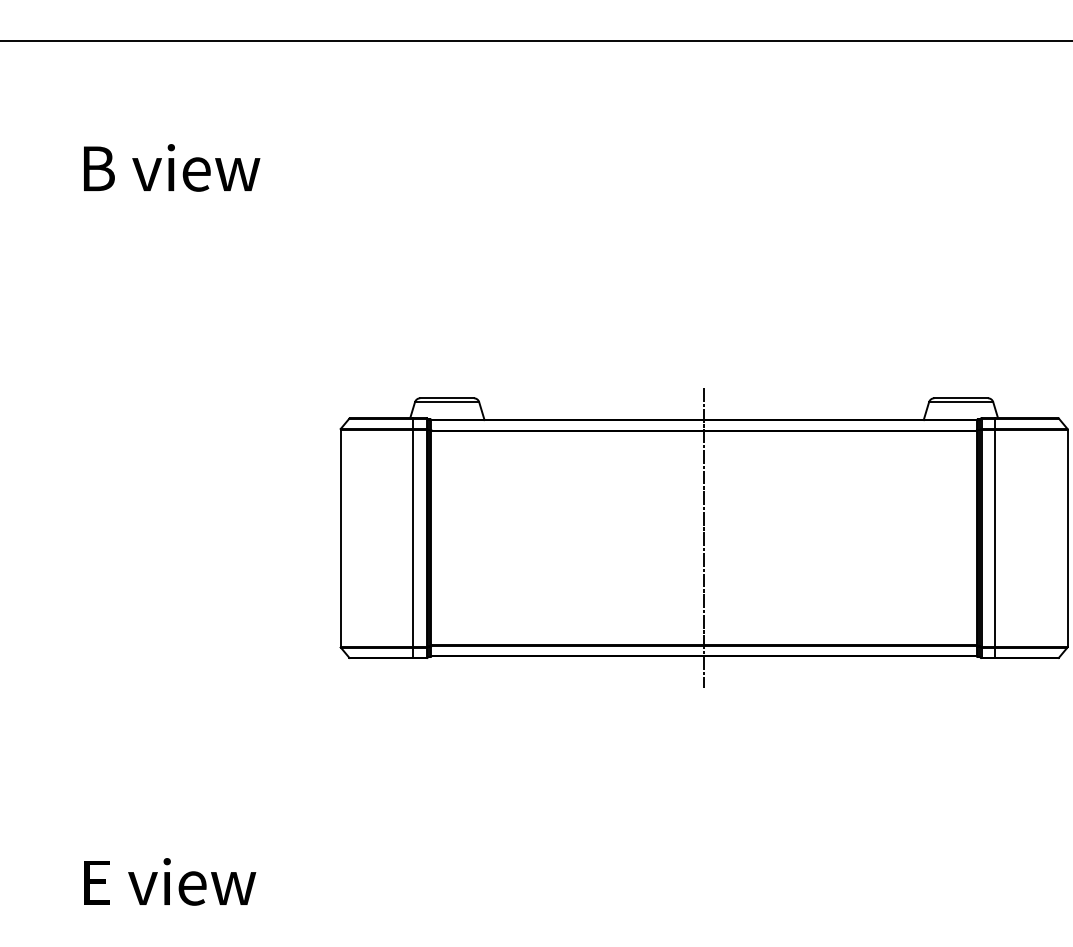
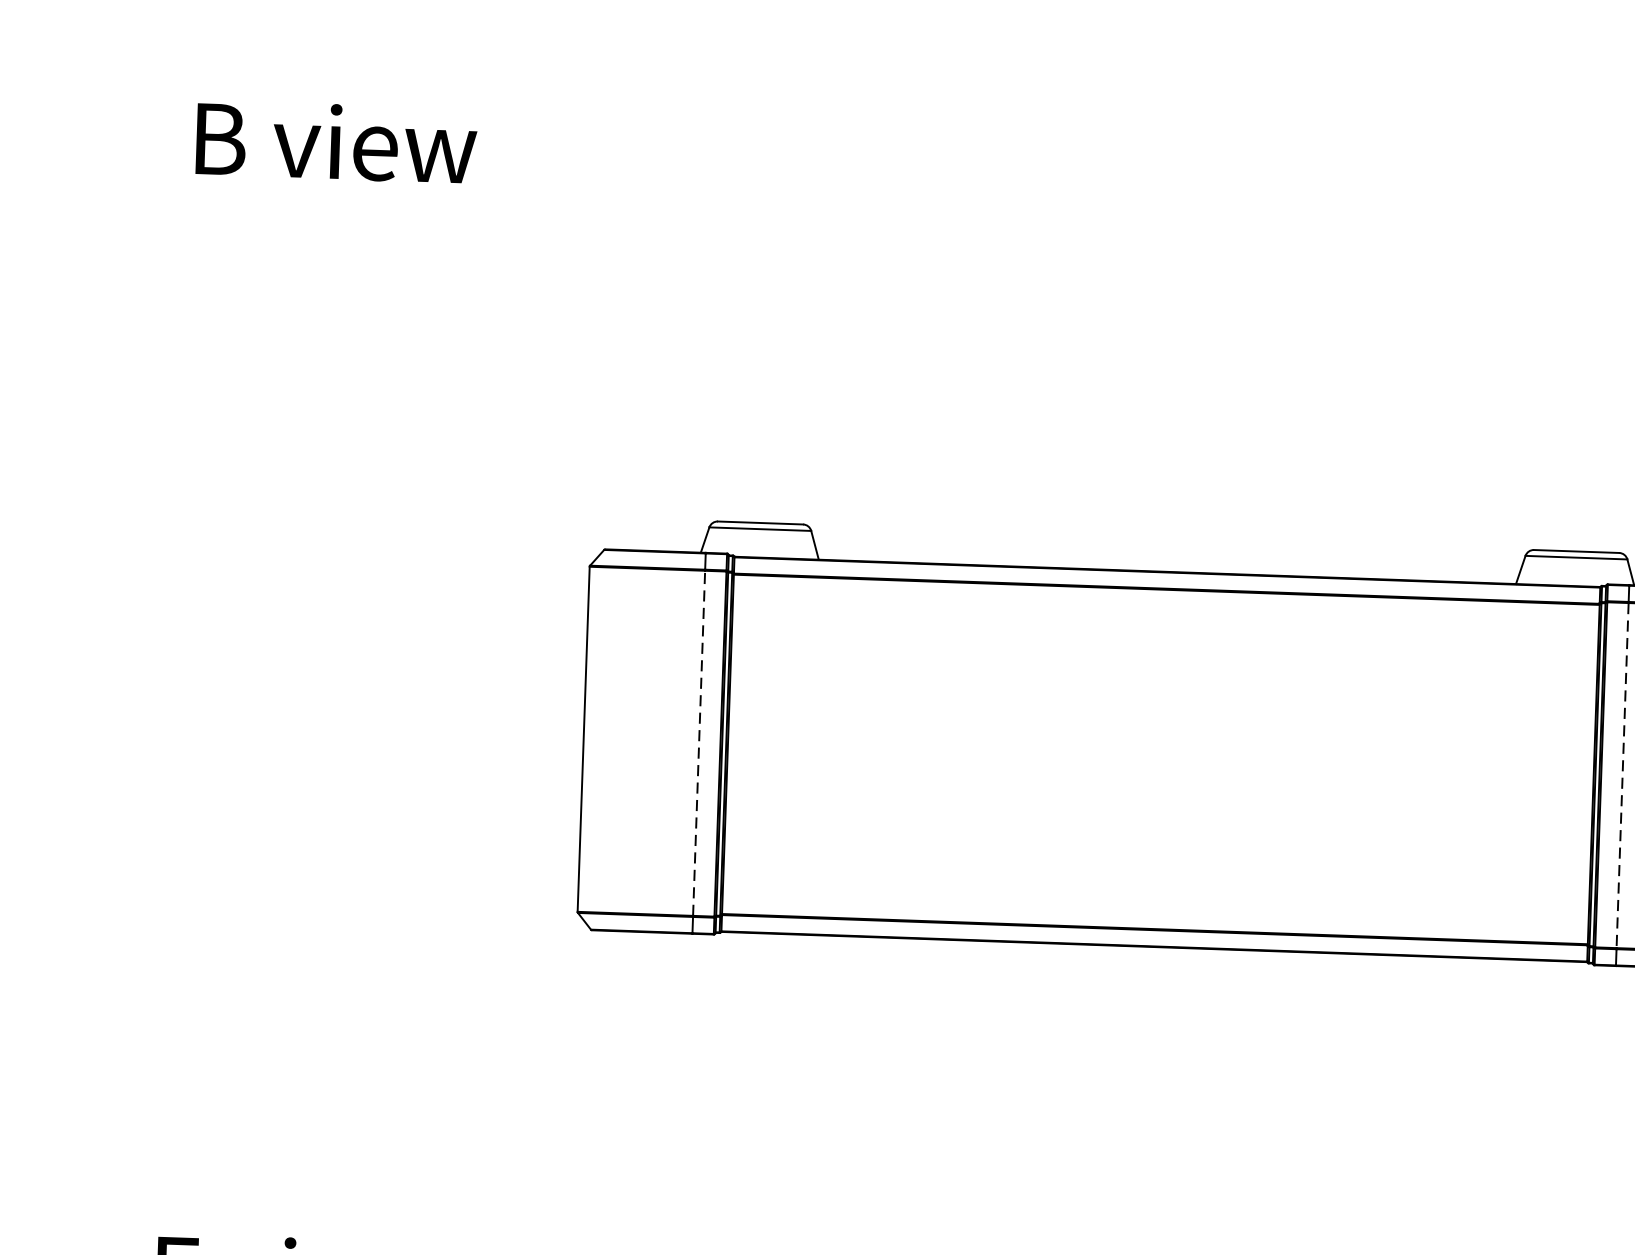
line: (413, 538) -> (699, 743), solid -> dashed
line: (704, 538) -> (1161, 759), removed
line: (994, 538) -> (1621, 775), solid -> dashed

